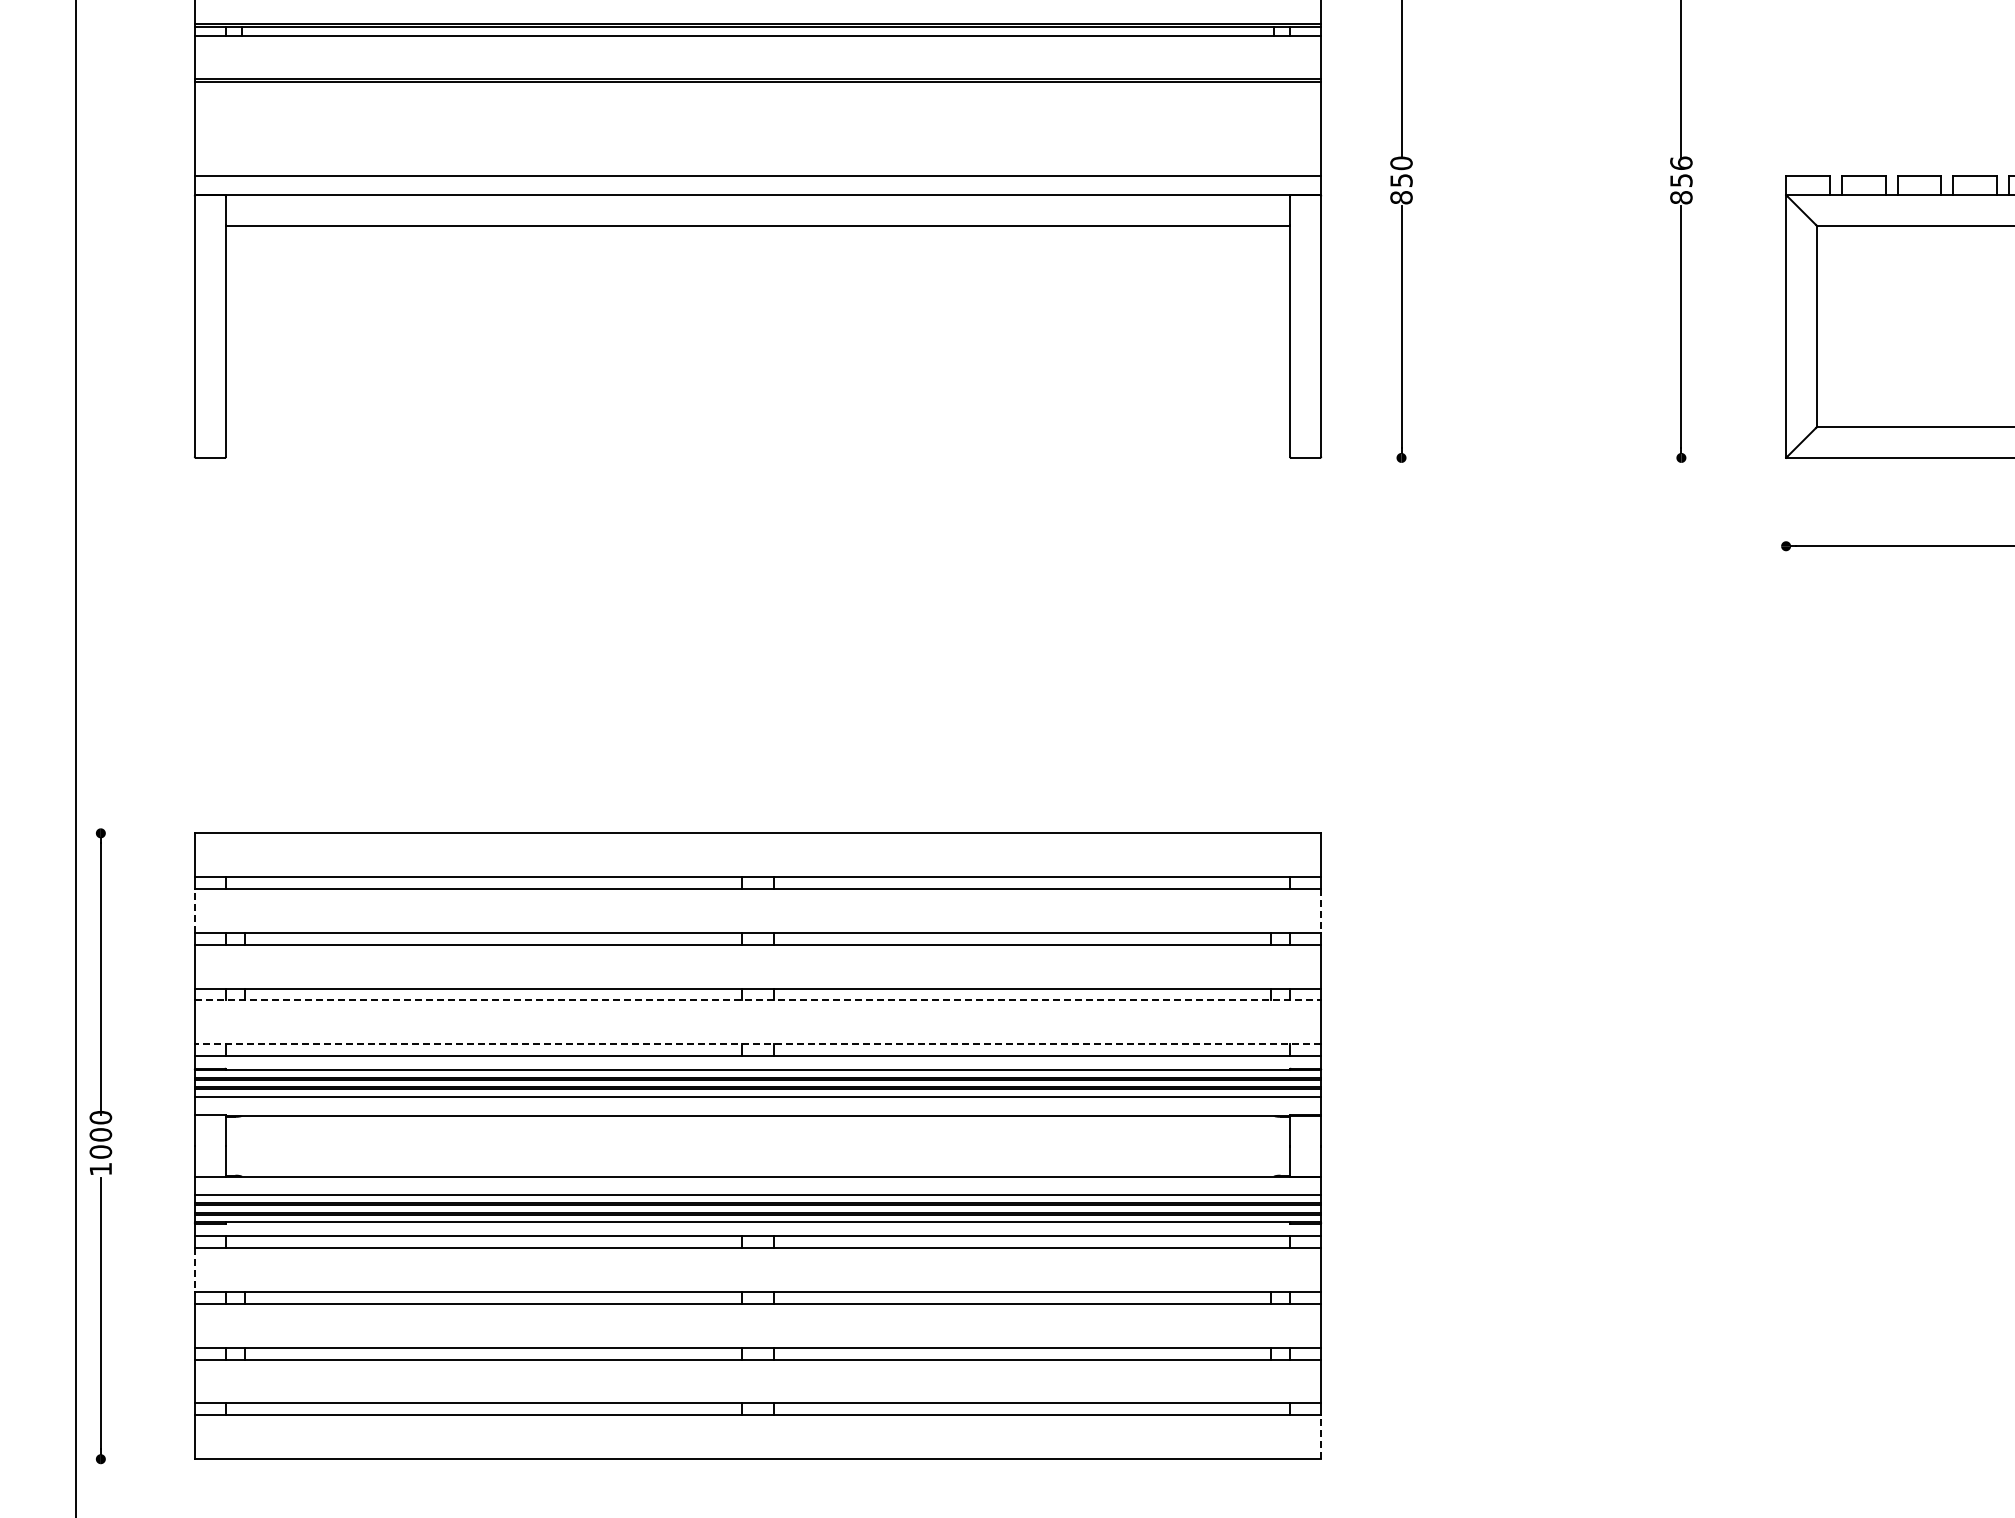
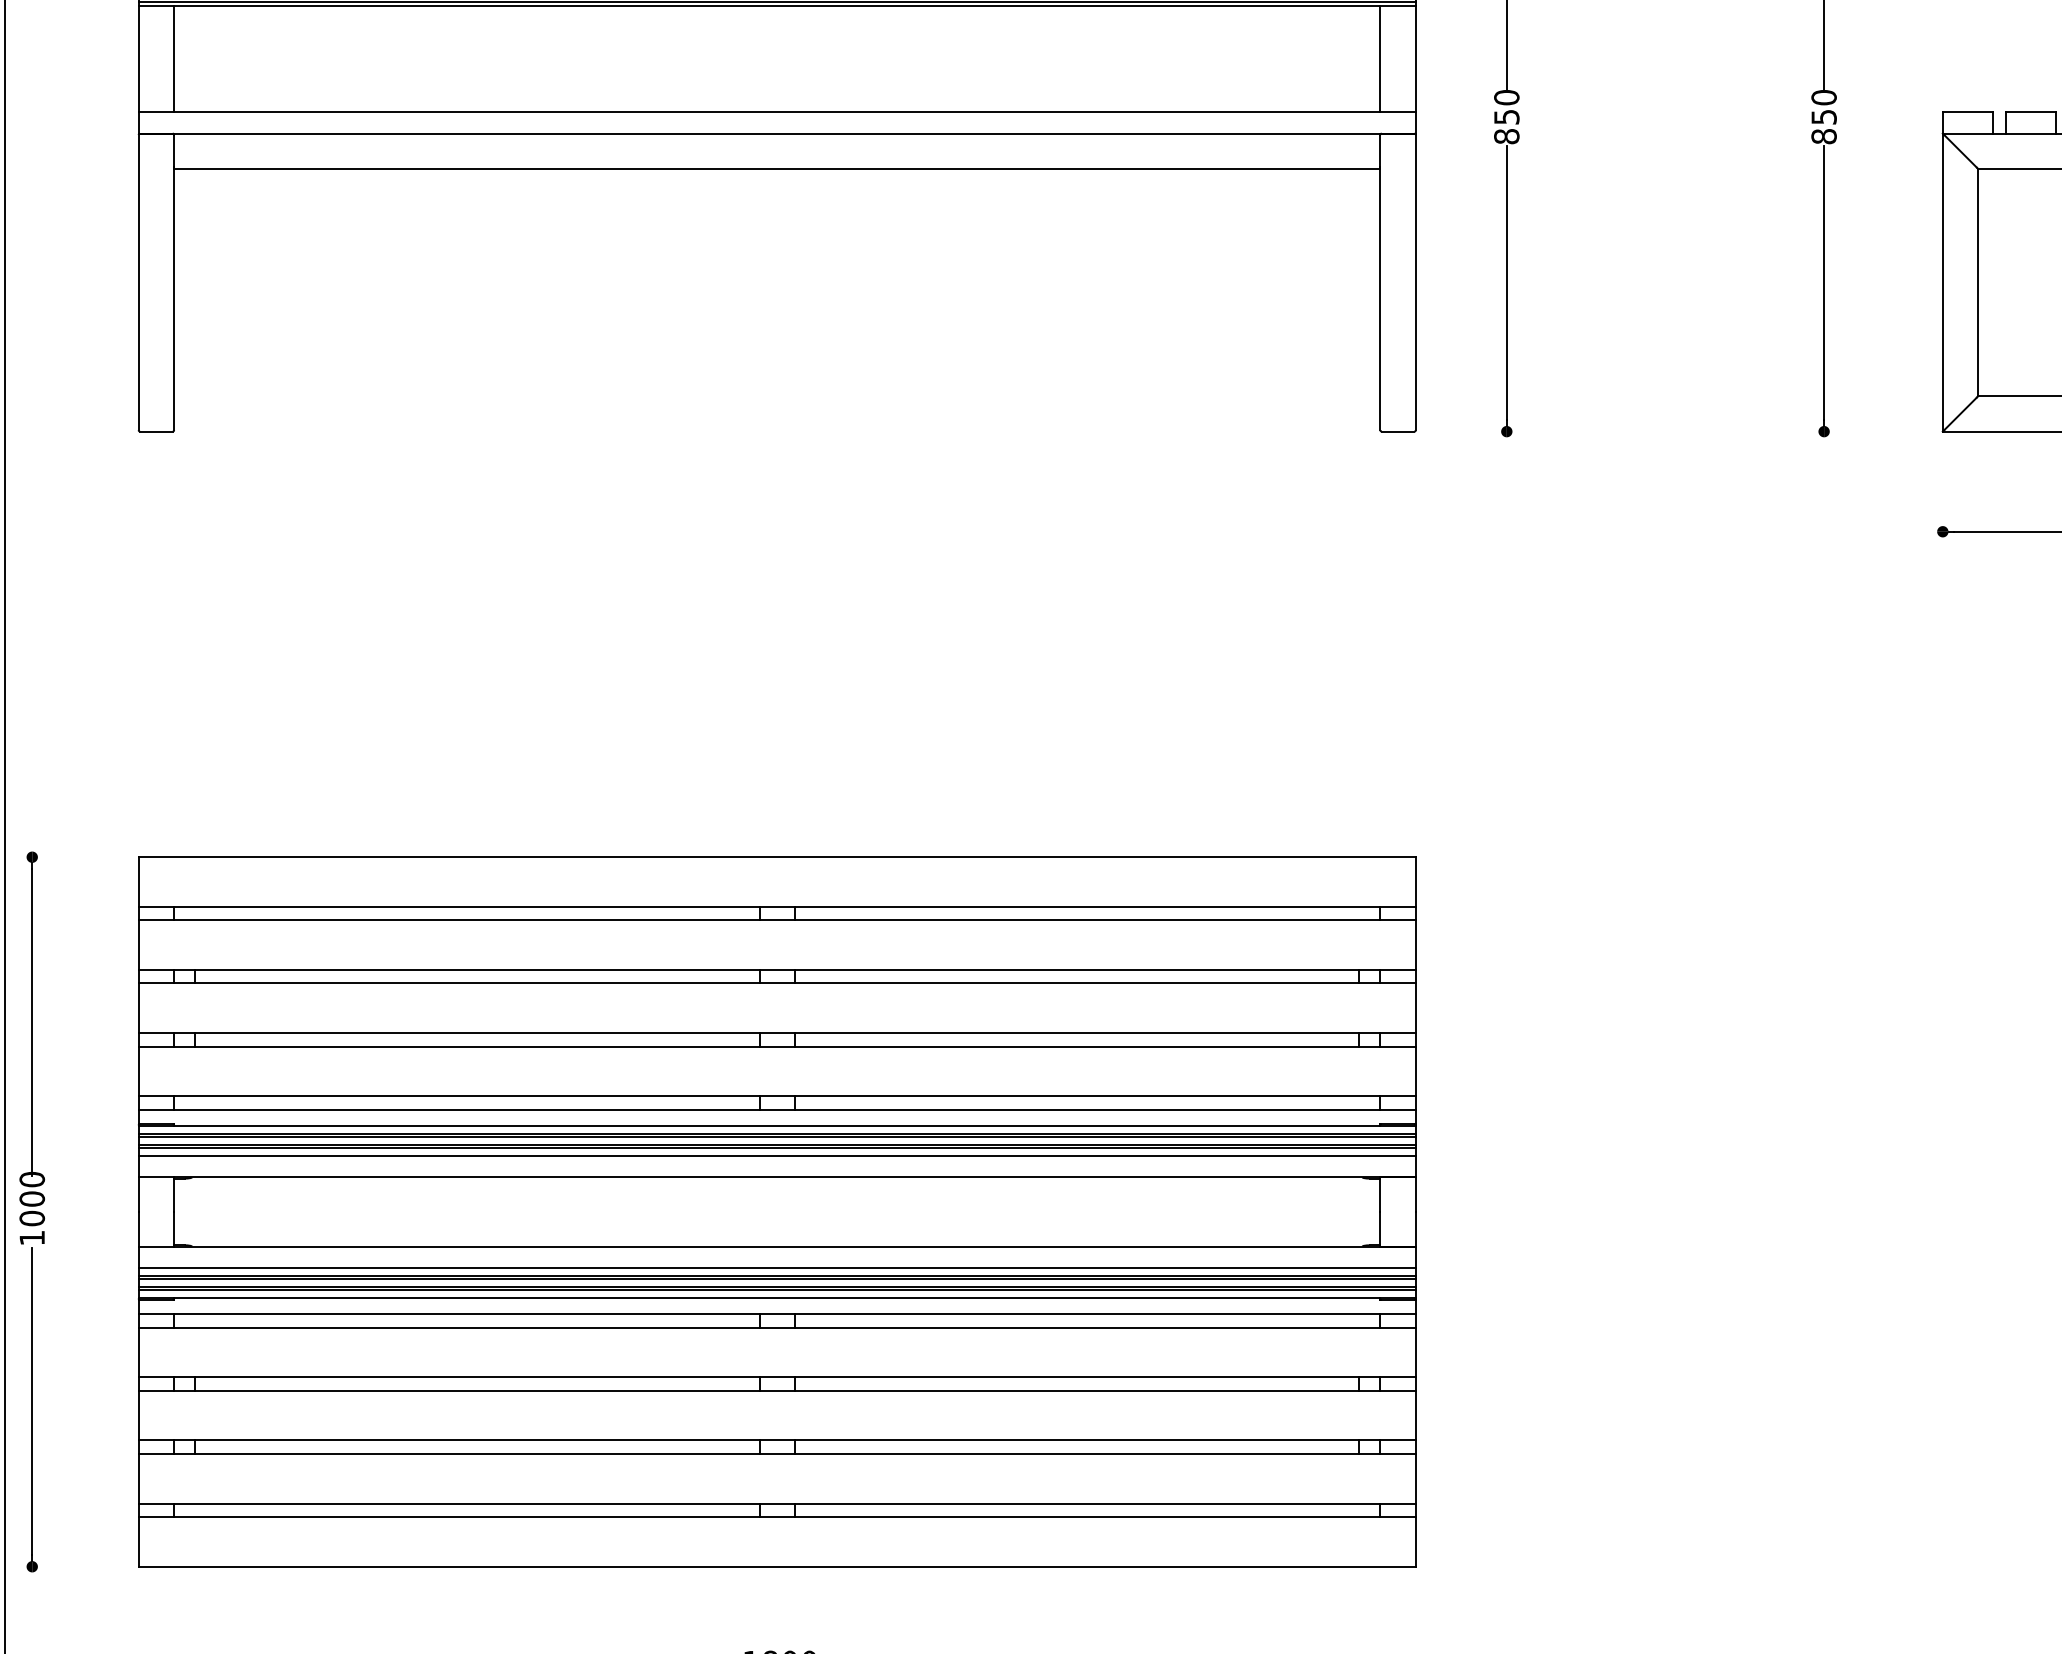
line: (226, 129) -> (174, 59), added
line: (1289, 129) -> (1379, 59), added
text: (1681, 163) -> (1824, 97), 856 -> 850
line: (194, 910) -> (138, 944), dashed -> solid
line: (1321, 910) -> (1416, 944), dashed -> solid
line: (758, 1000) -> (777, 1046), dashed -> solid
line: (757, 1044) -> (776, 1096), dashed -> solid
line: (194, 1270) -> (138, 1352), dashed -> solid
line: (1321, 1437) -> (1416, 1542), dashed -> solid

